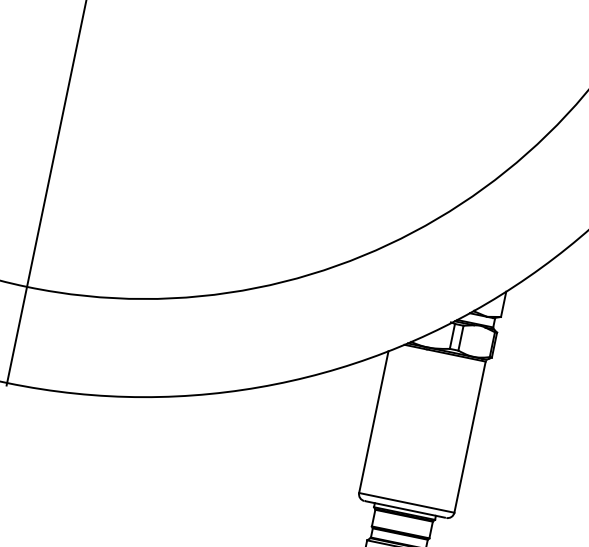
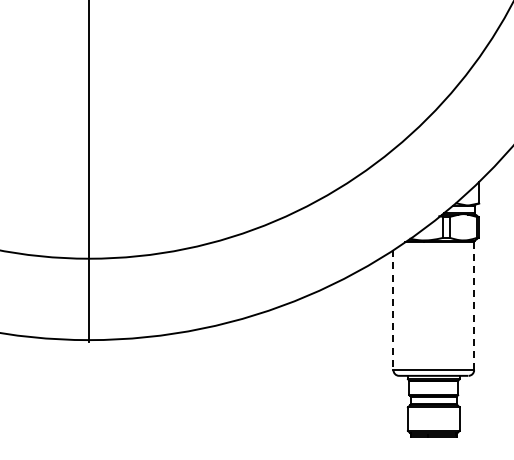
line: (373, 422) -> (393, 310), solid -> dashed
line: (470, 437) -> (474, 306), solid -> dashed

